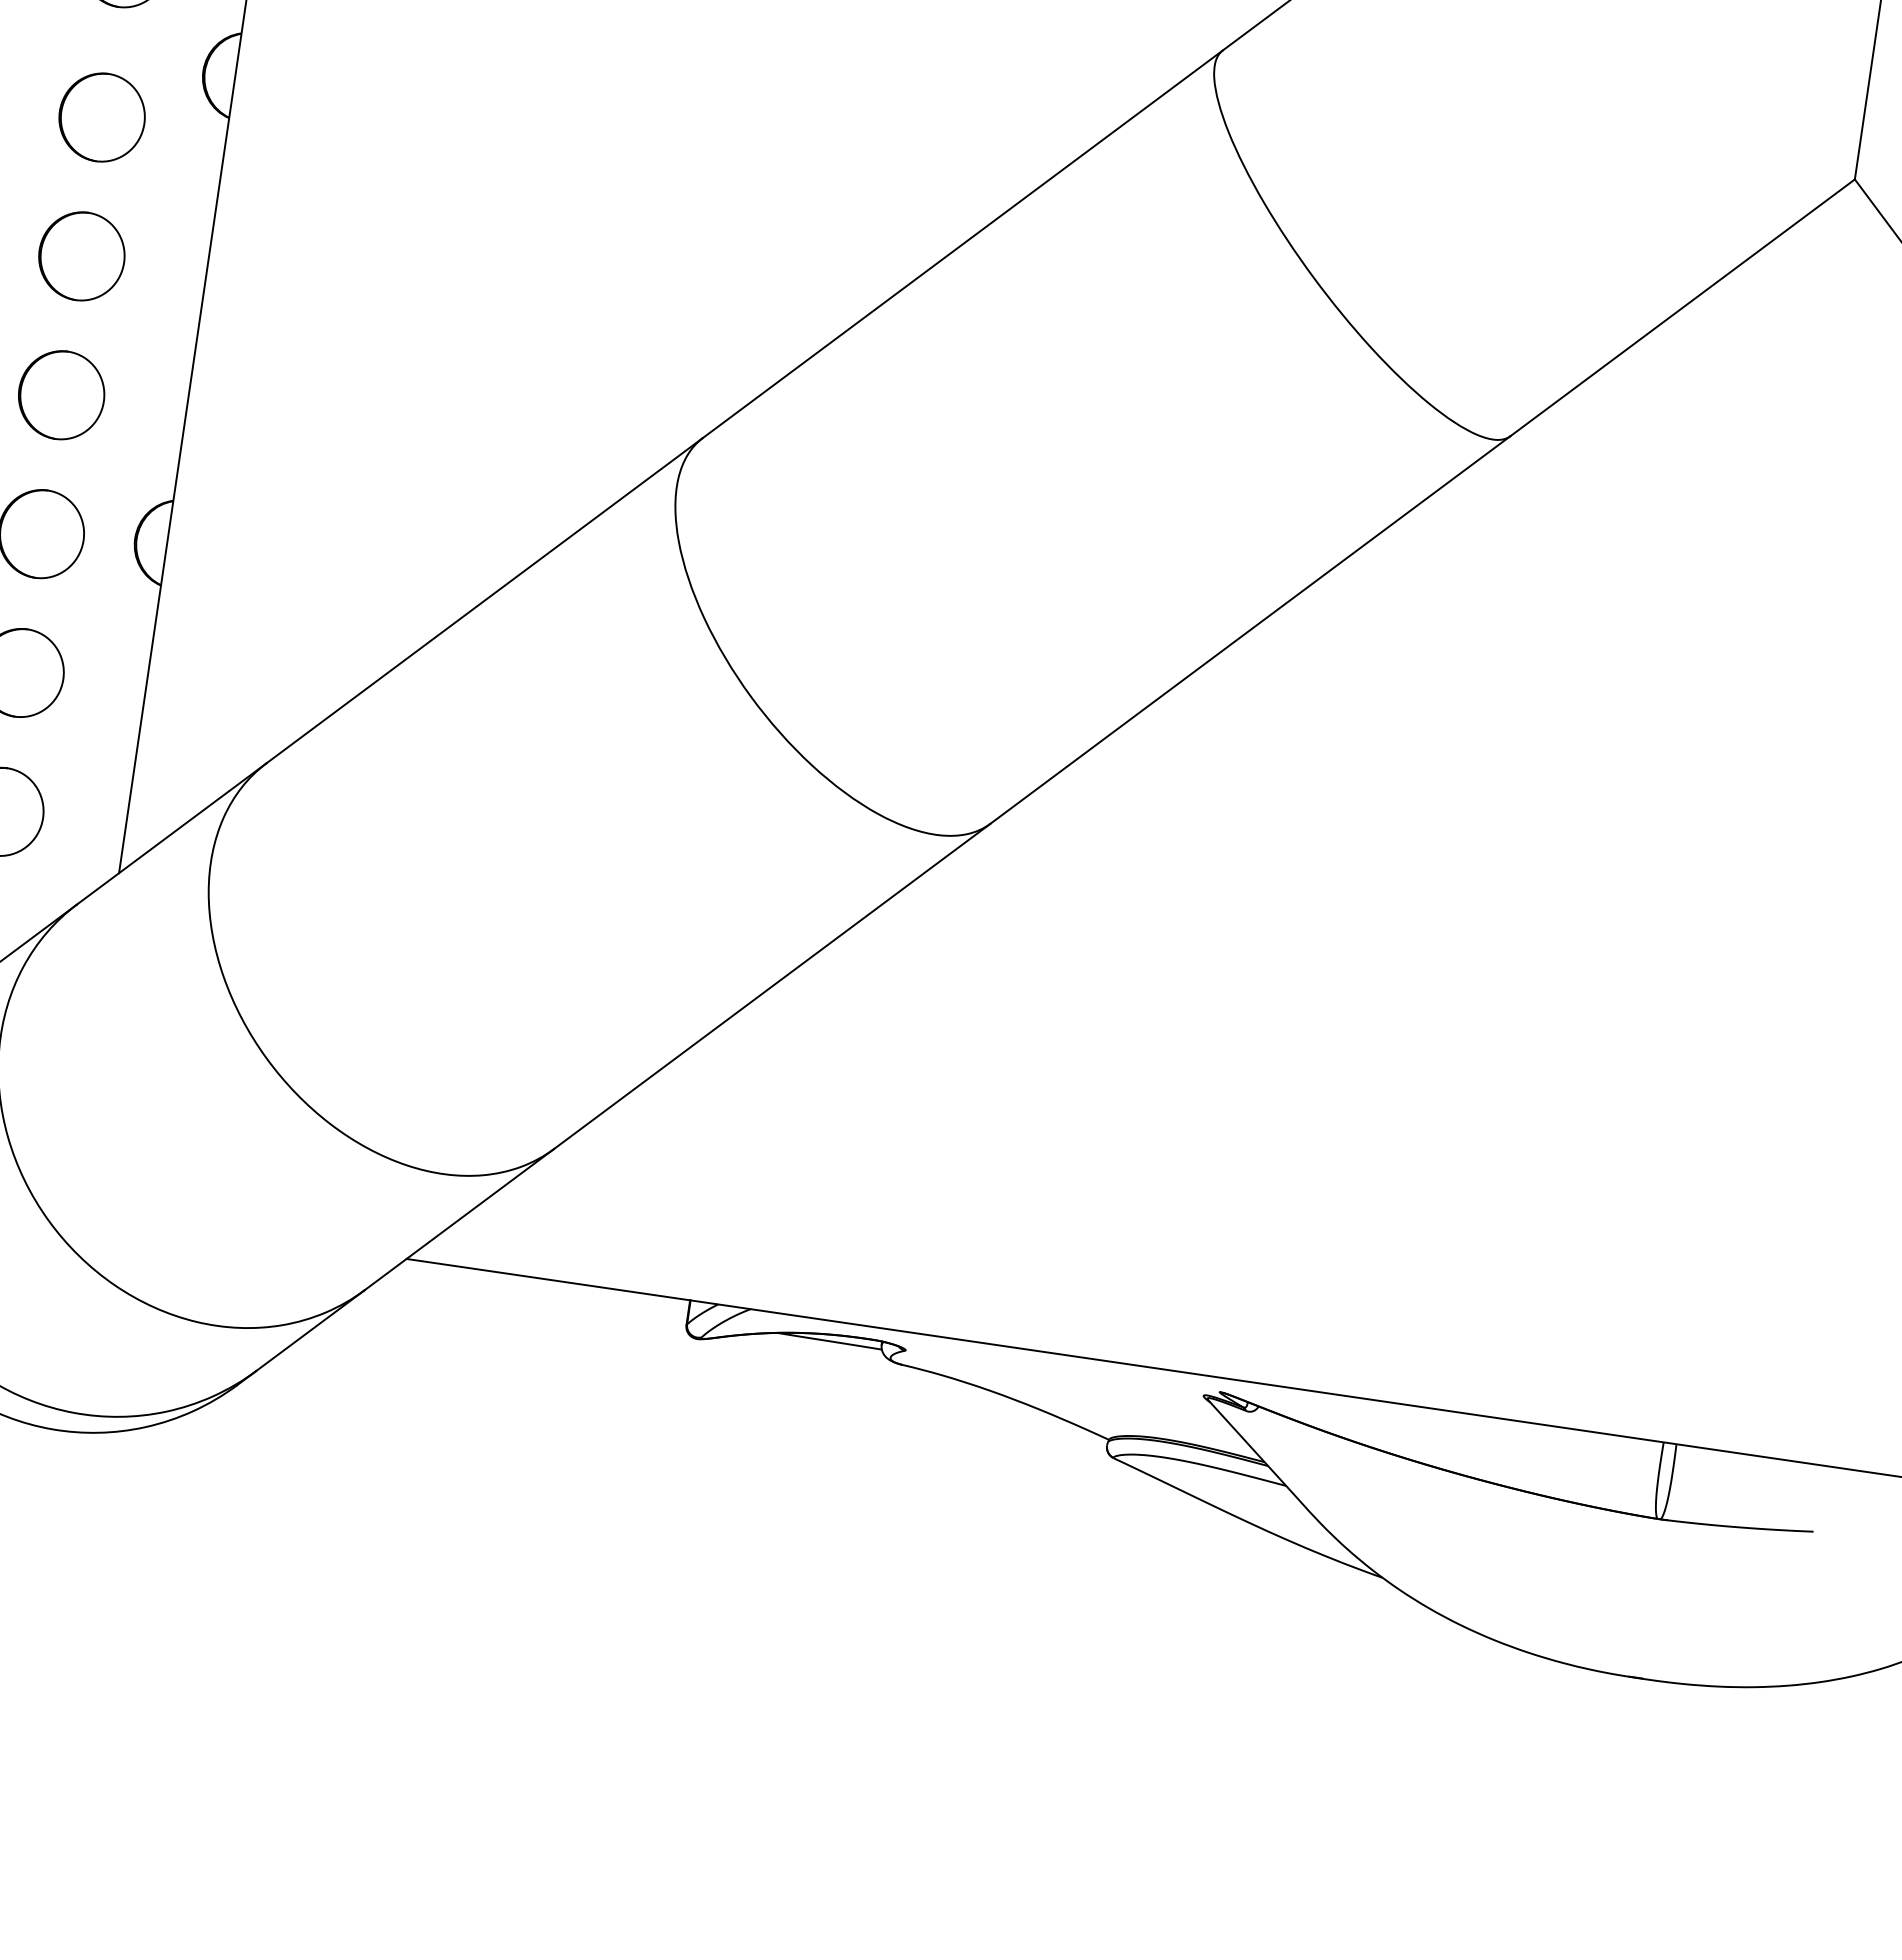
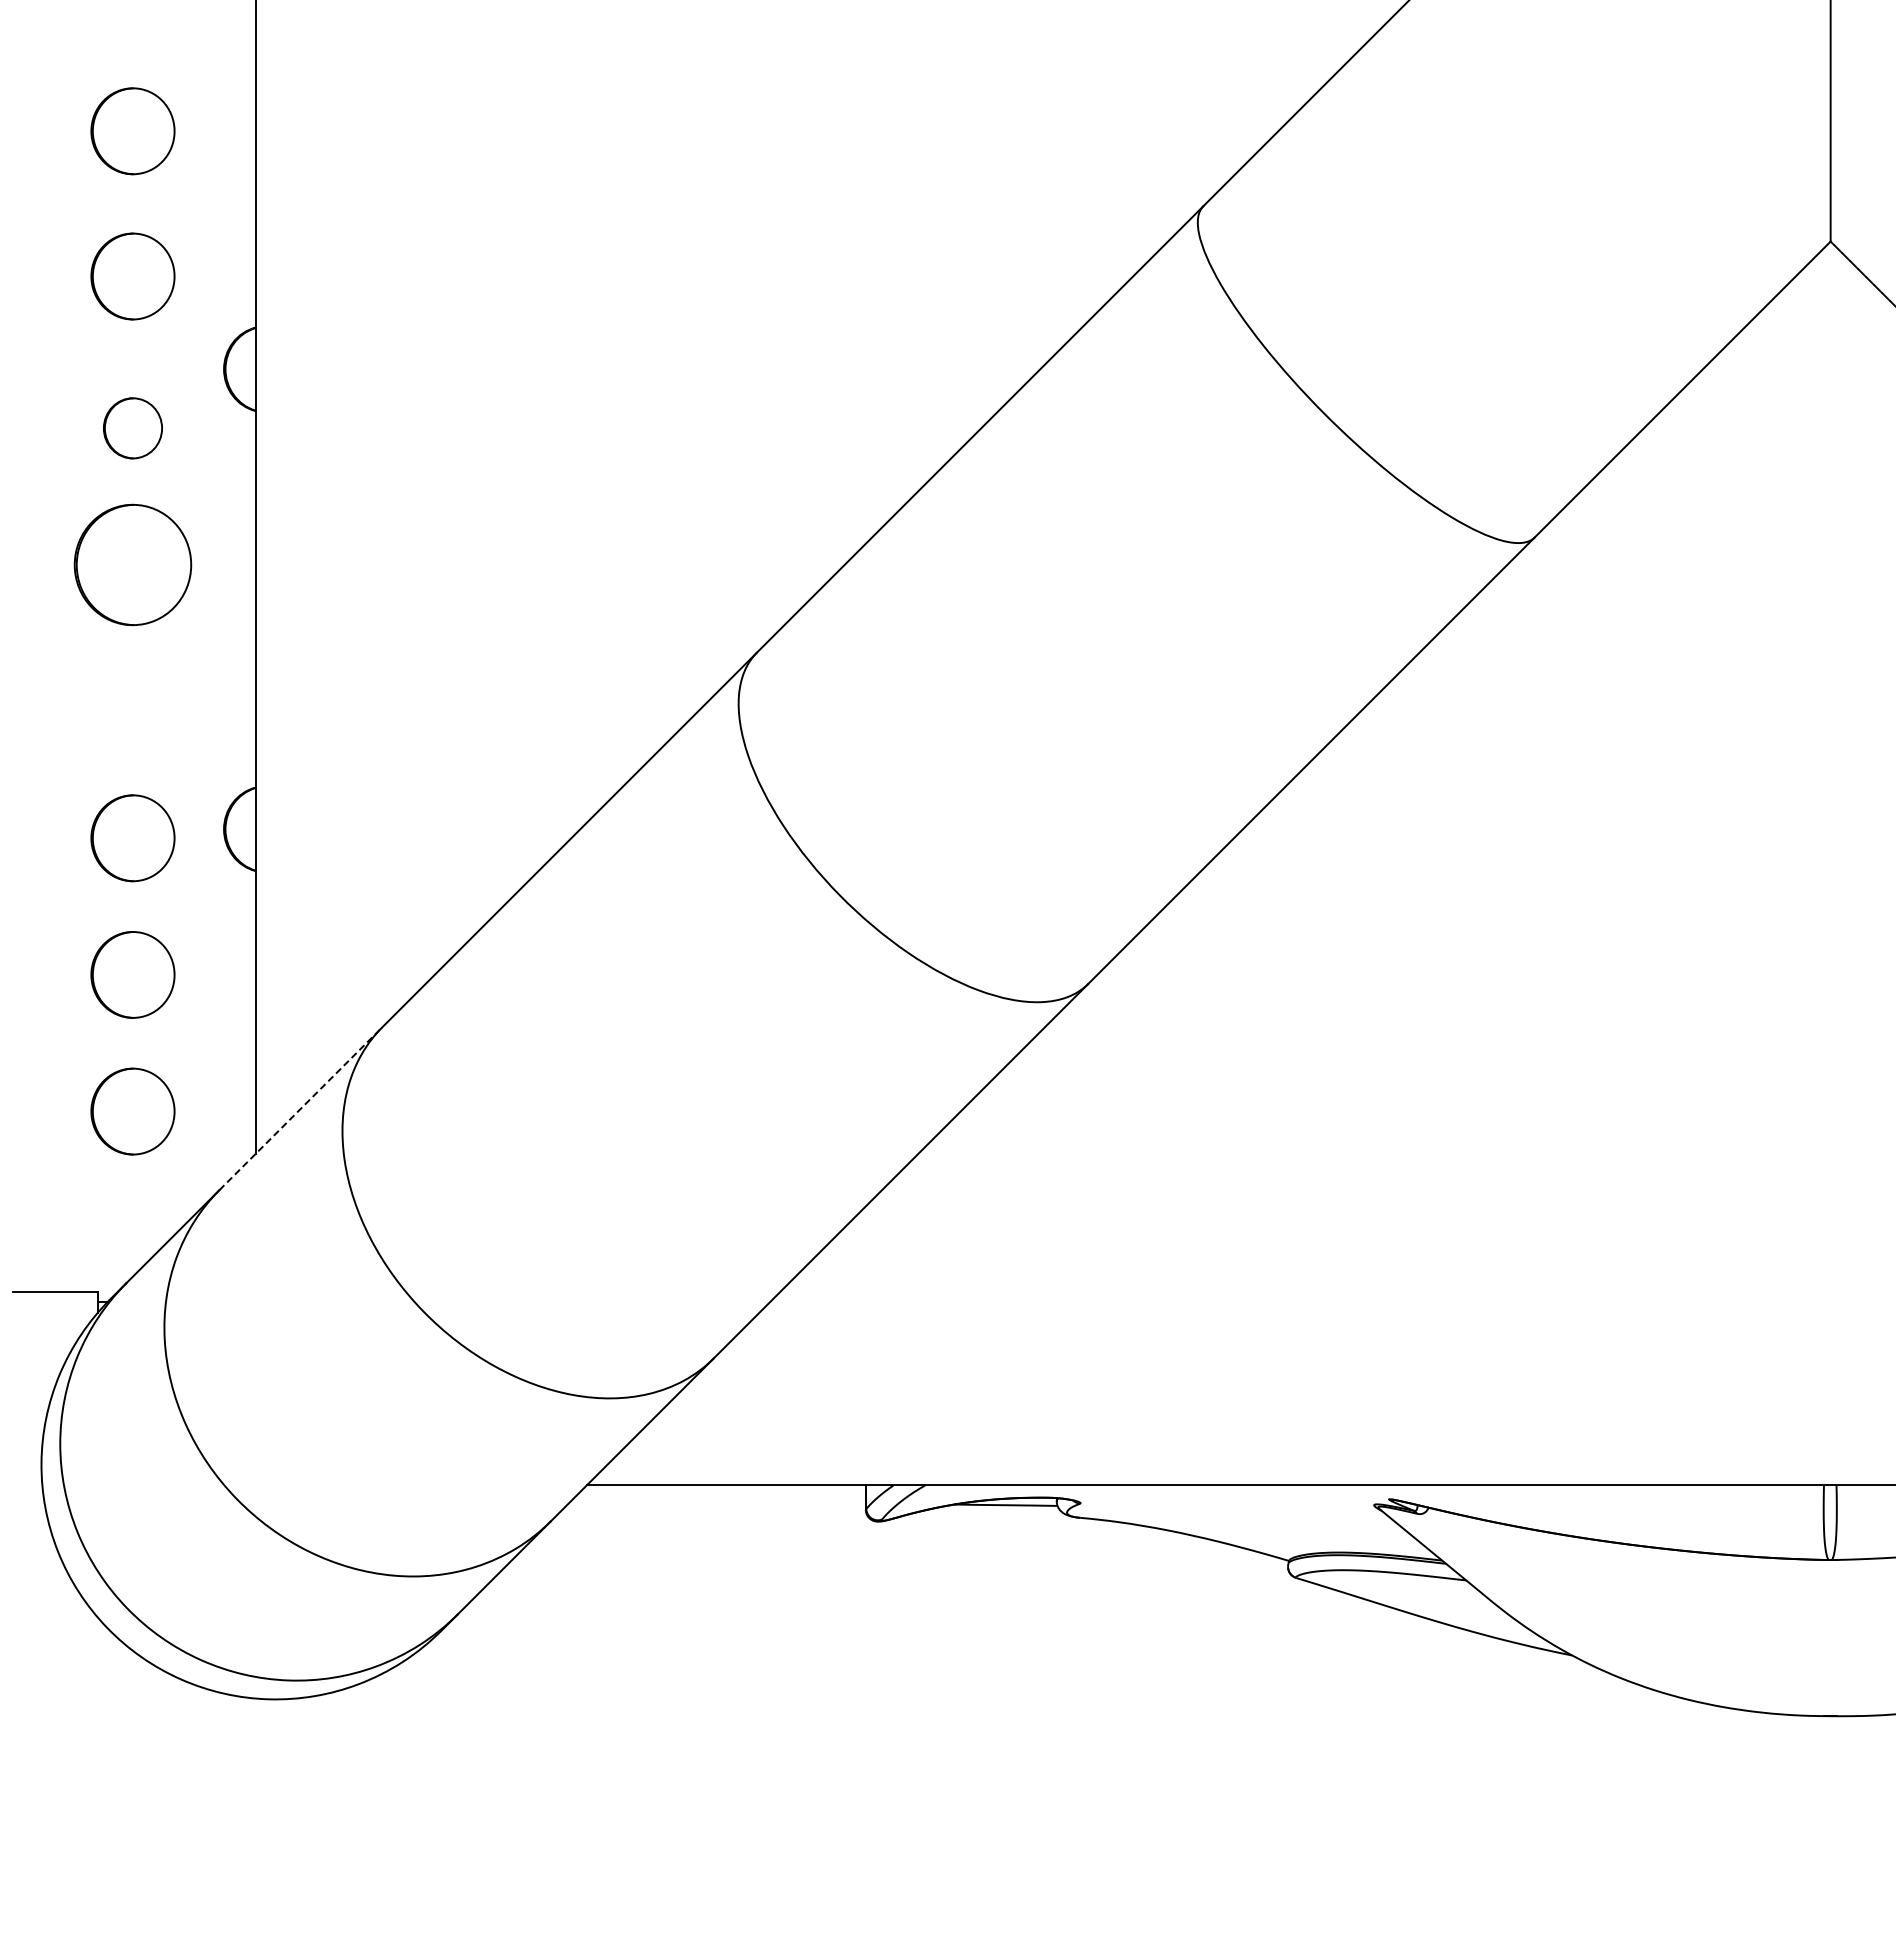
part: (101, 117) -> (132, 428), size x0.7
part: (81, 255) -> (132, 564), size x1.4
part: (61, 395) -> (132, 701), removed
line: (172, 833) -> (301, 1108), solid -> dashed

